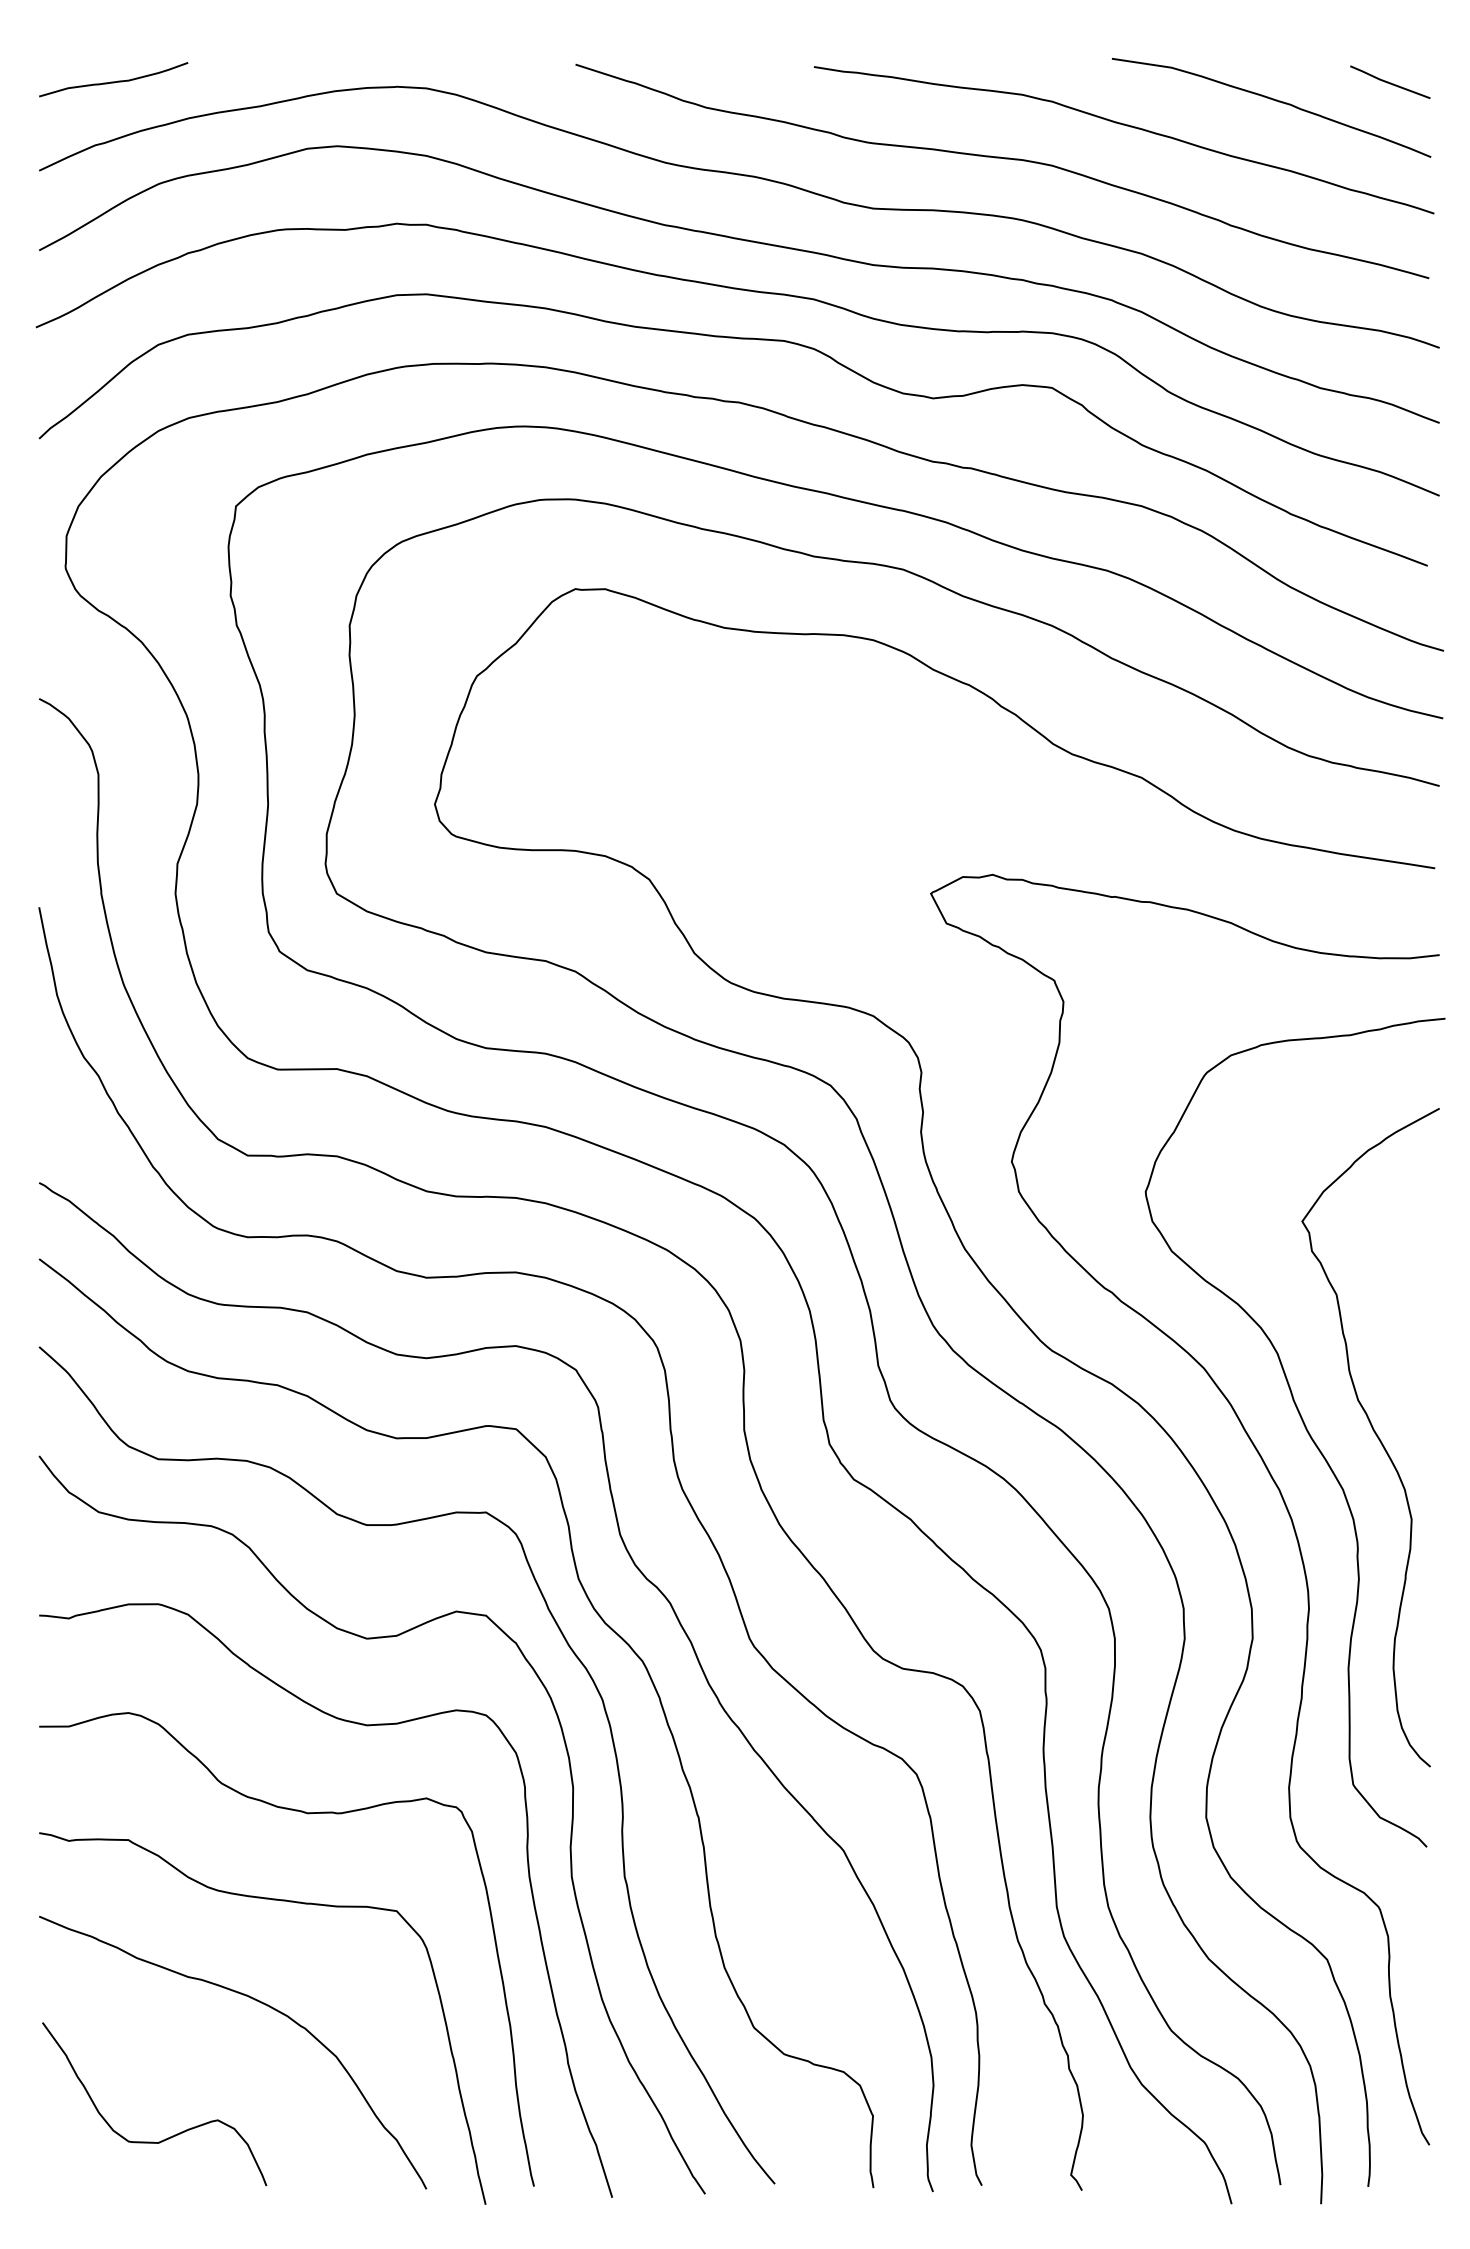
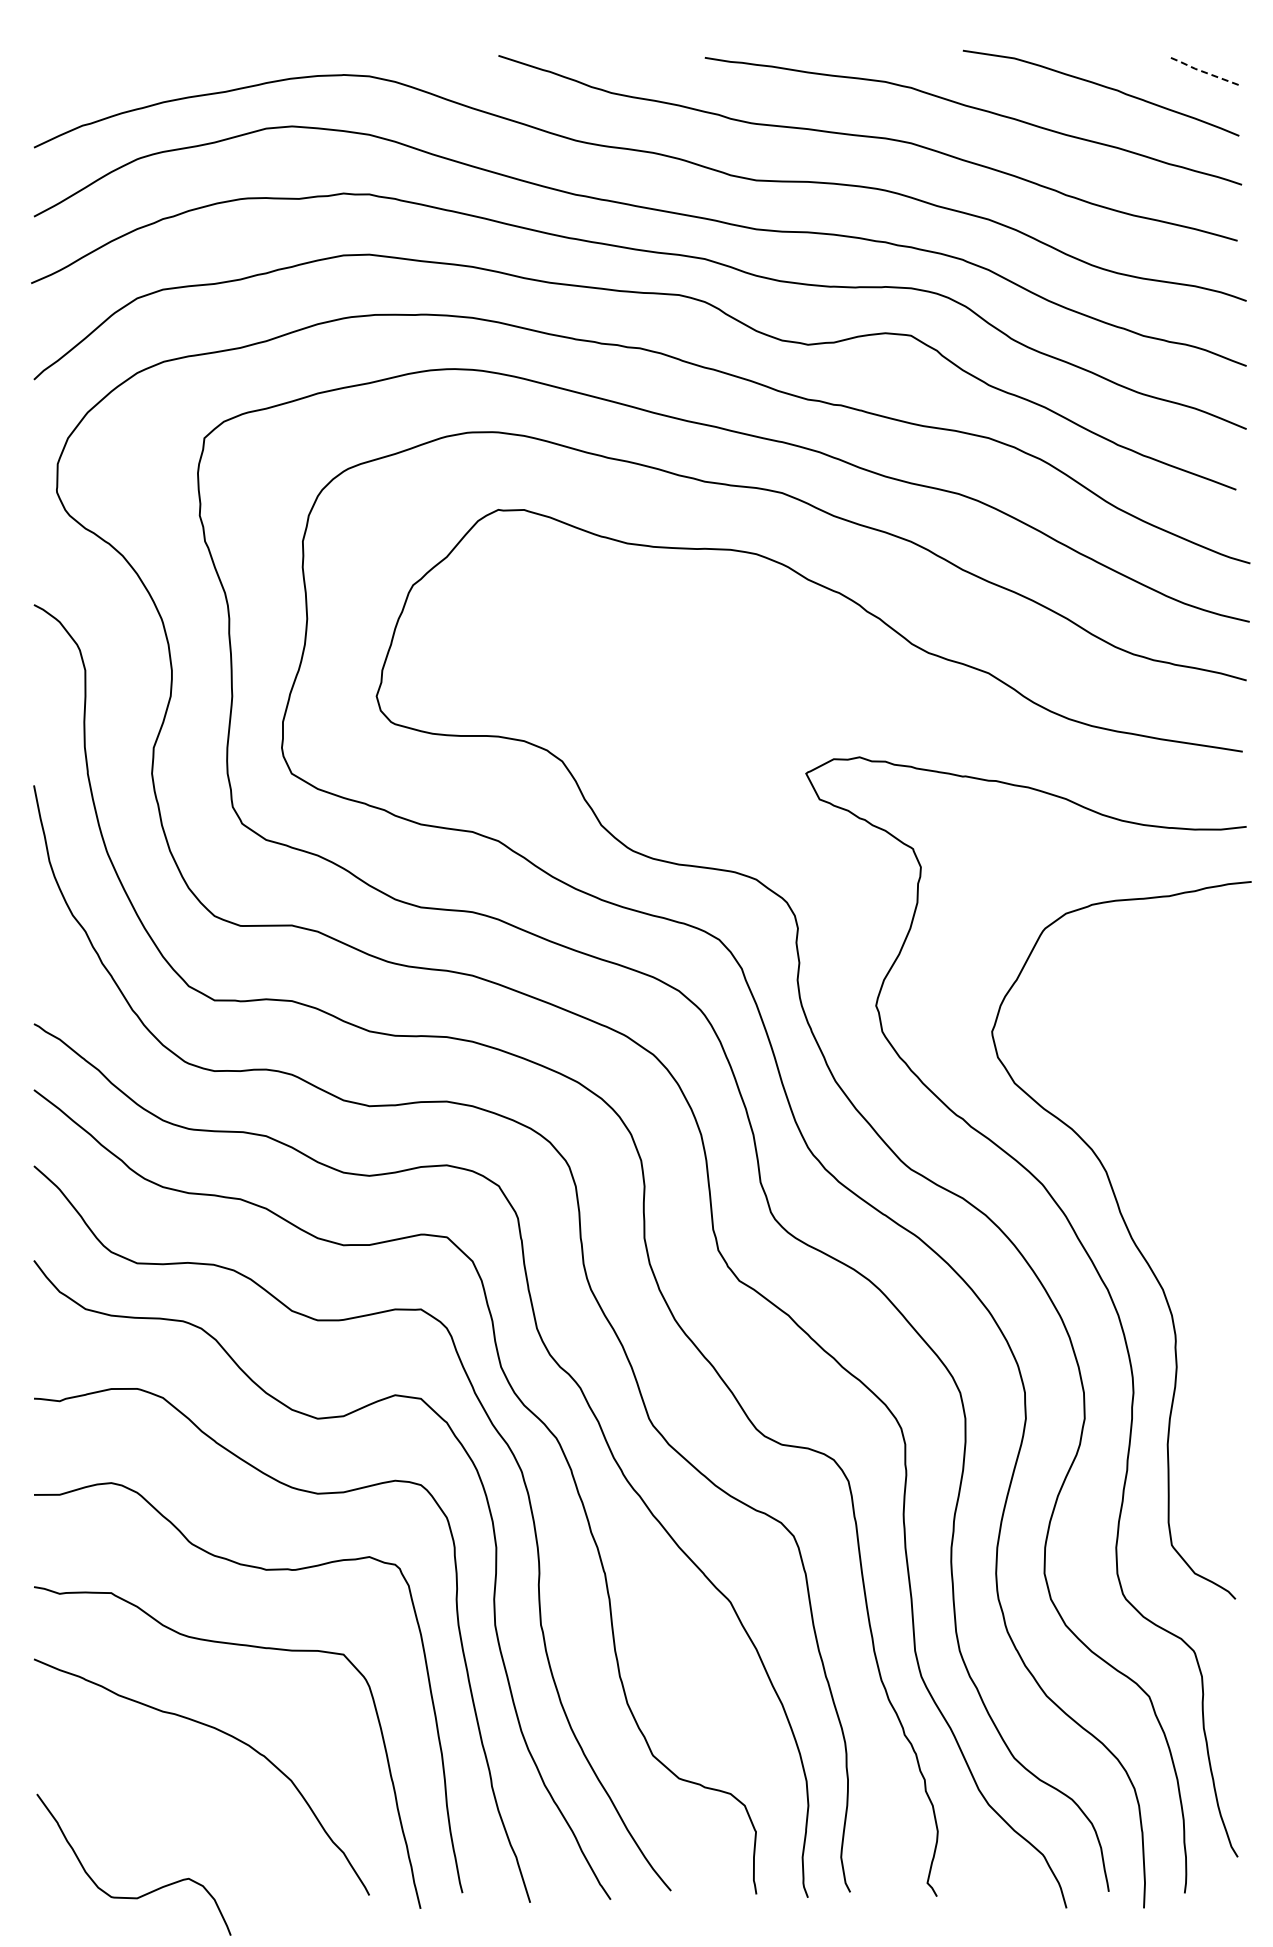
curve: (113, 81) -> (98, 70), removed
line: (1387, 82) -> (1201, 71), solid -> dashed
curve: (1373, 1432) -> (1189, 1240), removed
curve: (170, 2136) -> (147, 1892), moved

